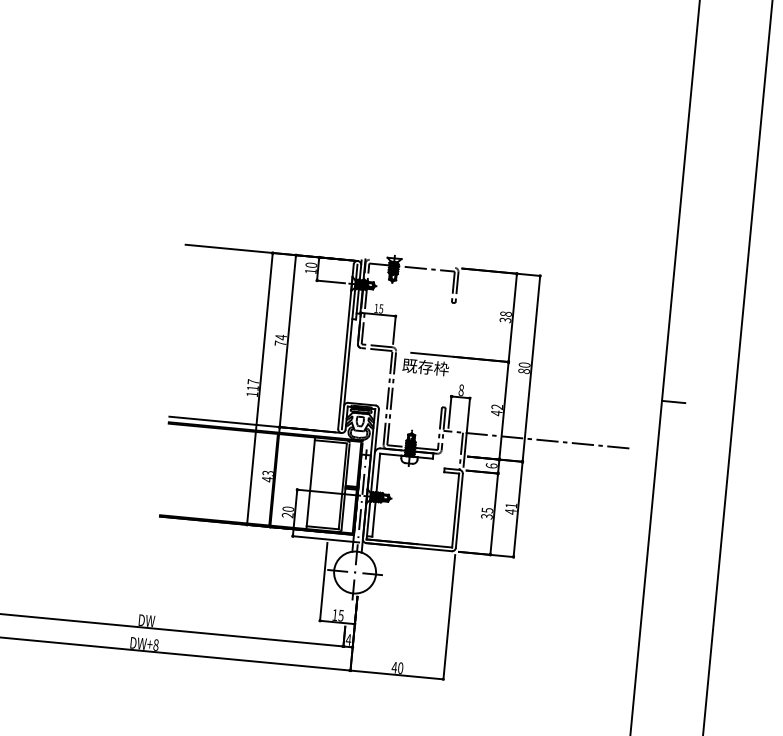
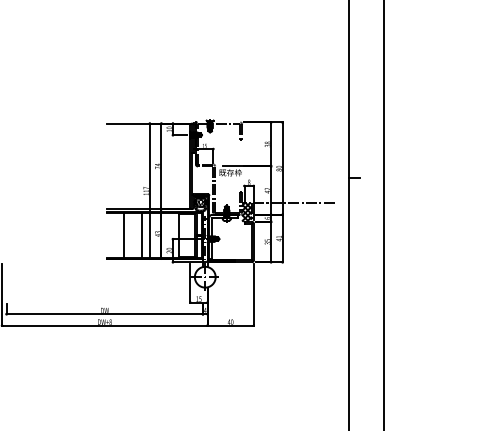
hatch: (450, 450) -> (246, 212), added
line: (198, 473) -> (123, 235), added
line: (236, 476) -> (142, 235), added

